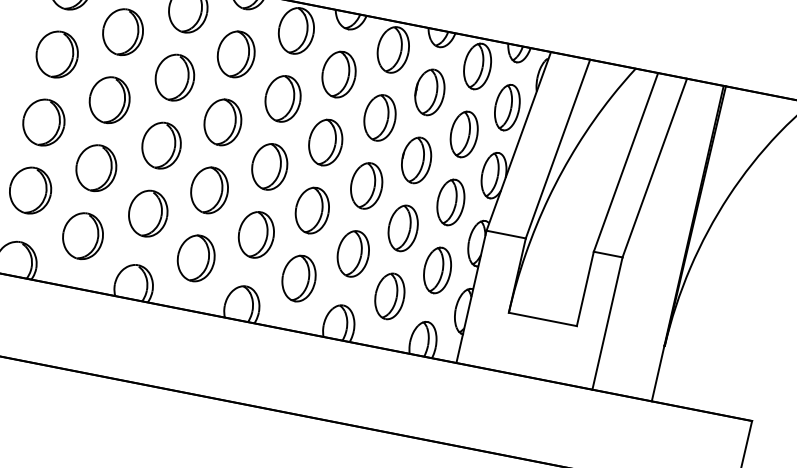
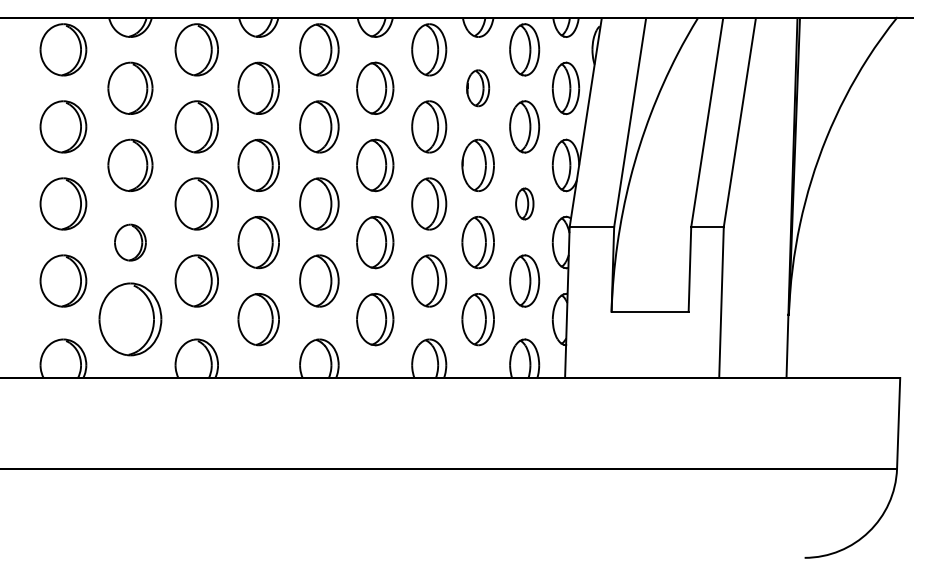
part: (429, 91) -> (477, 87), size x0.7
part: (96, 168) -> (130, 242), size x0.7
part: (450, 201) -> (524, 203), size x0.6
part: (83, 236) -> (130, 319), size x1.4

